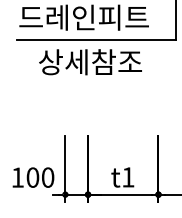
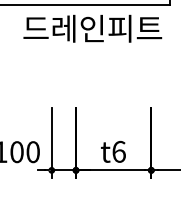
text: (103, 62) -> (92, 29), 상세참조 -> 드레인피트
text: (128, 177) -> (119, 152), t1 -> t6

